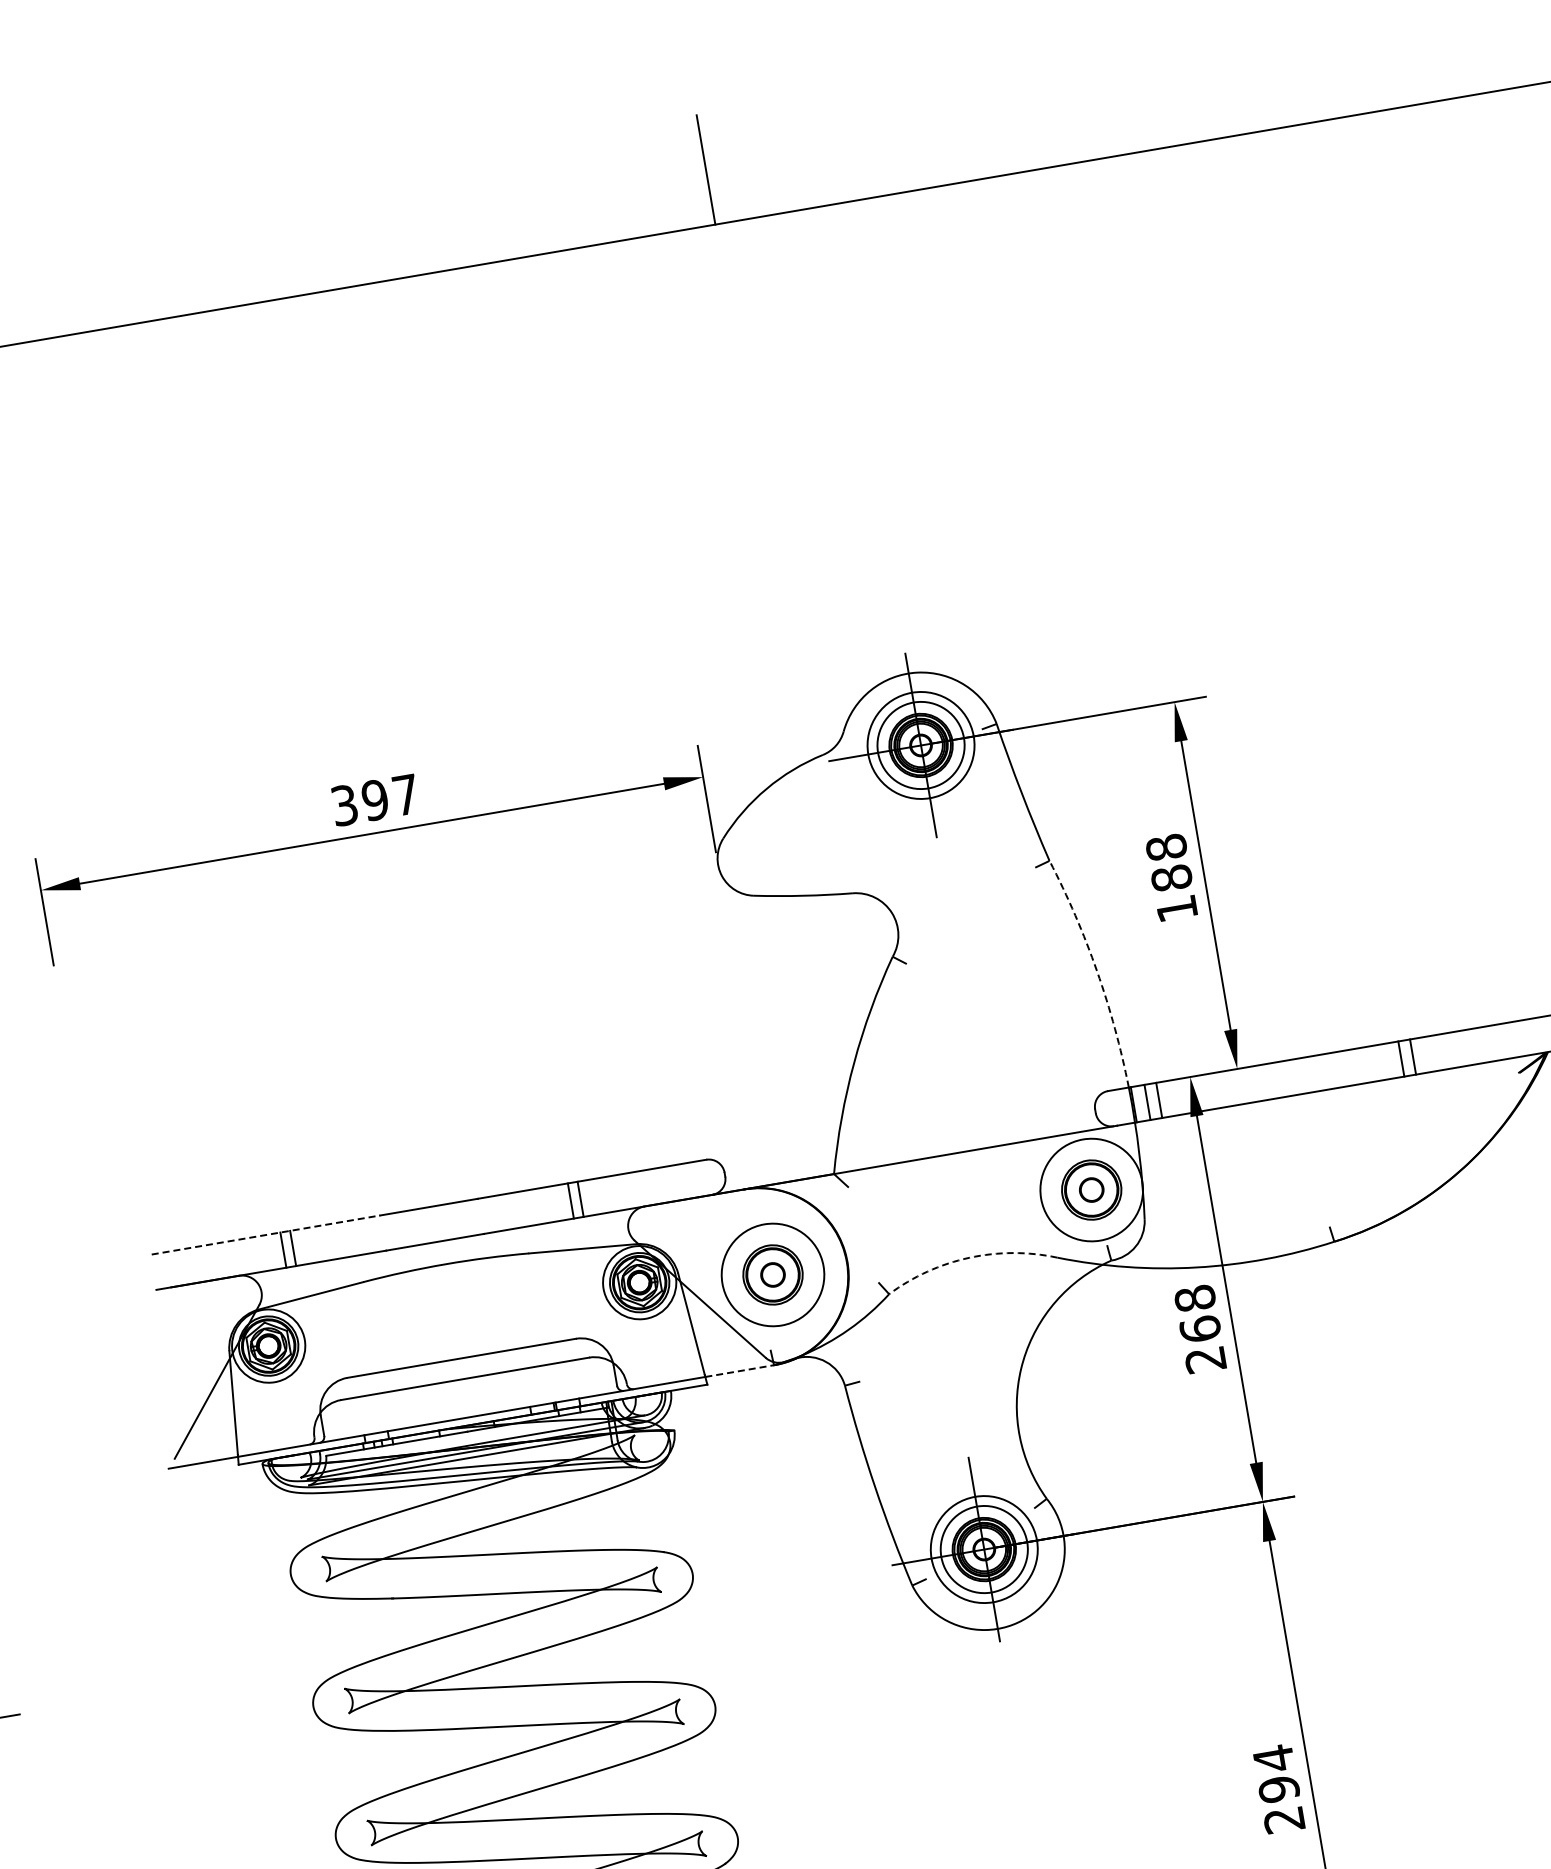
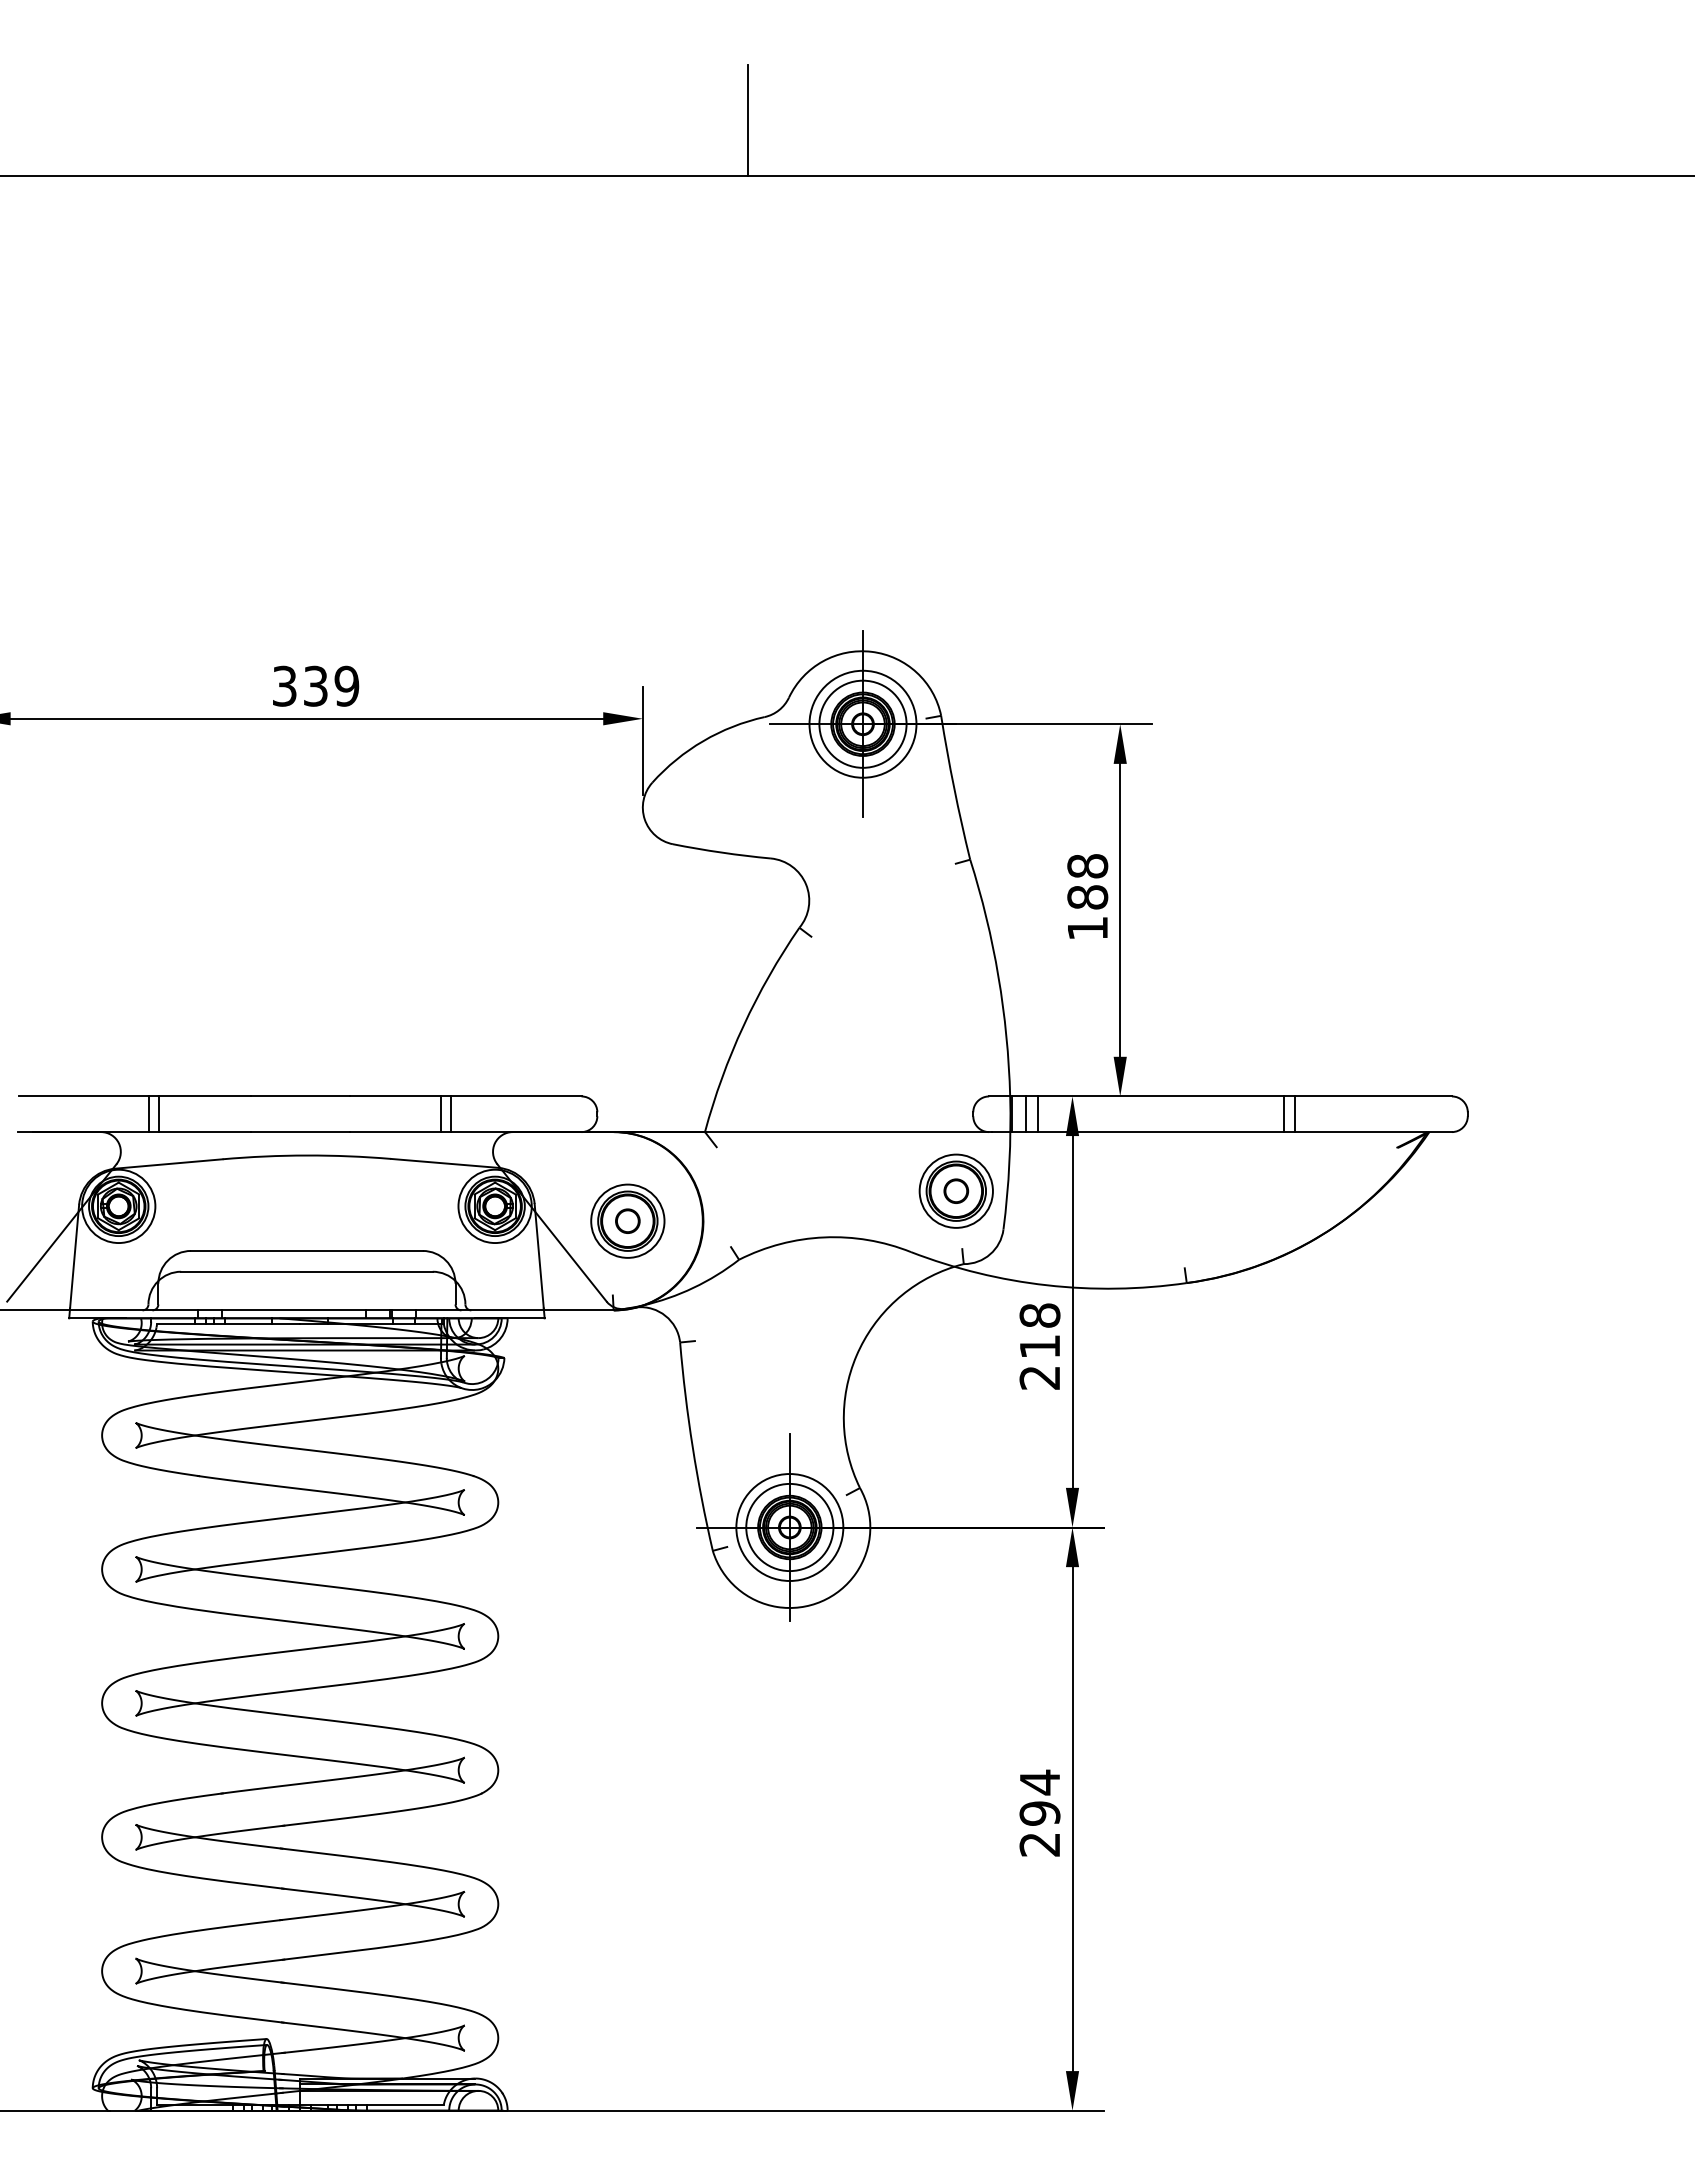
text: (390, 796) -> (331, 685), 397 -> 339
arc: (1097, 971) -> (998, 976), dashed -> solid
circle: (1090, 1189) -> (955, 1190), size x0.71
line: (265, 1235) -> (134, 1096), dashed -> solid
arc: (969, 1257) -> (824, 1237), dashed -> solid
circle: (772, 1274) -> (627, 1220), size x0.71
text: (1199, 1329) -> (1039, 1346), 268 -> 218
line: (739, 1371) -> (578, 1310), dashed -> solid

